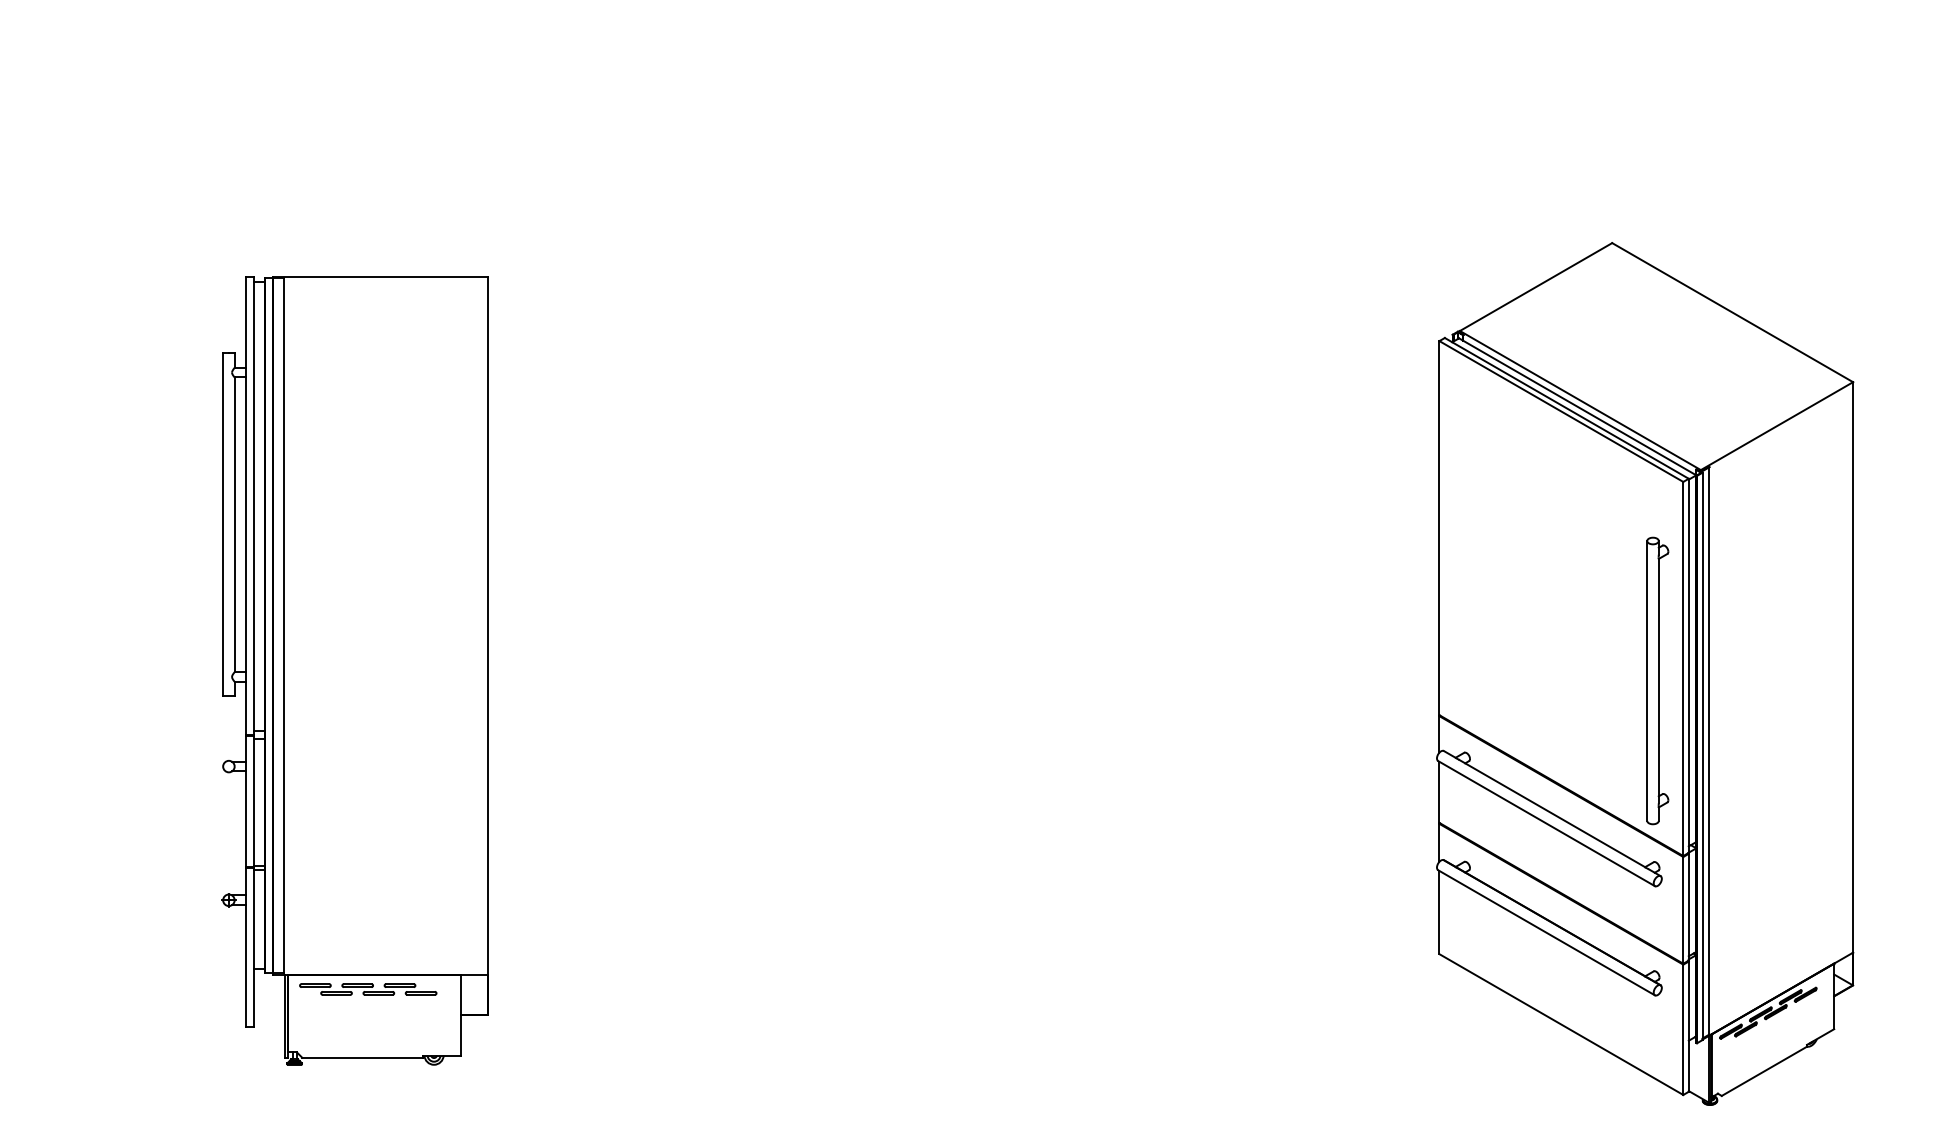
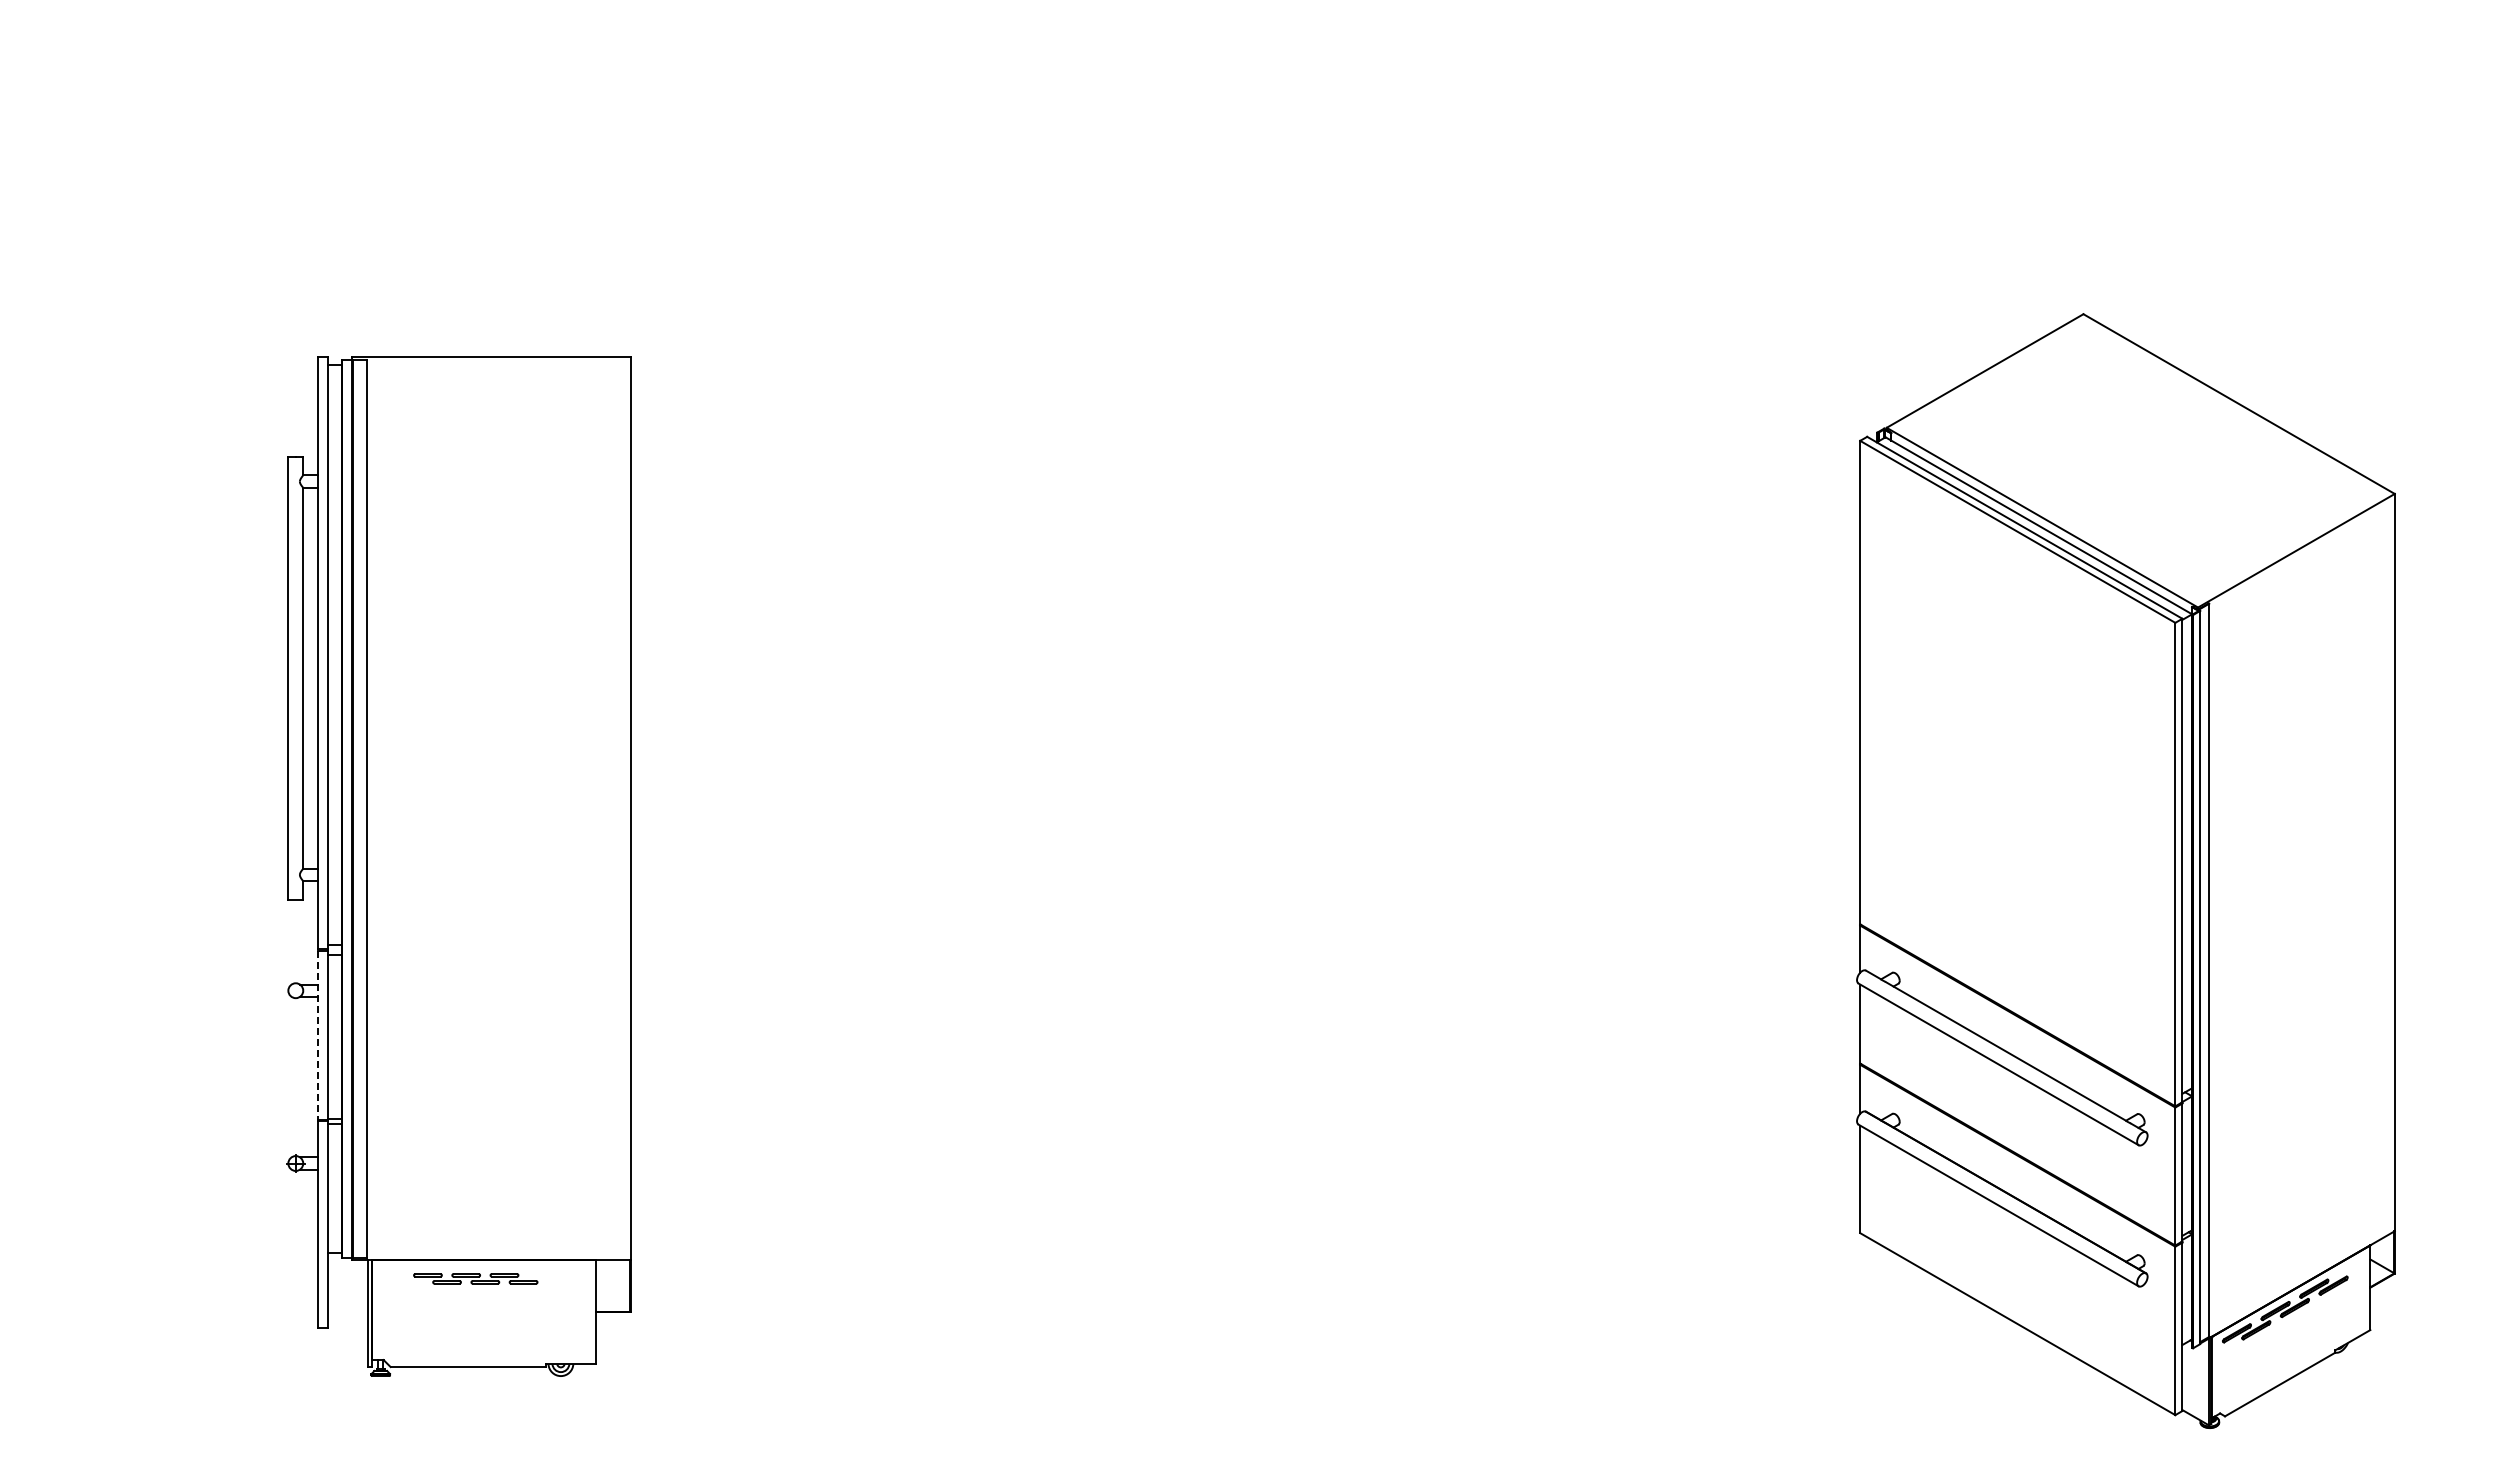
part: (1657, 681) -> (2141, 880), removed
line: (245, 801) -> (317, 1035), solid -> dashed
part: (367, 989) -> (475, 1278), size x0.7

